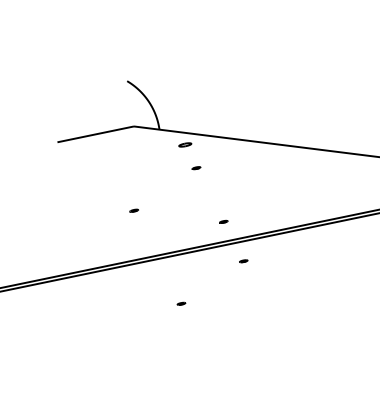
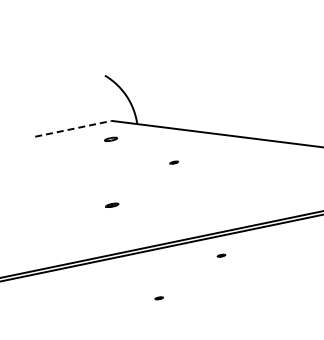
line: (96, 134) -> (74, 128), solid -> dashed
part: (185, 144) -> (111, 138), moved
part: (133, 210) -> (111, 204), size x1.6
part: (223, 221) -> (201, 215), removed

